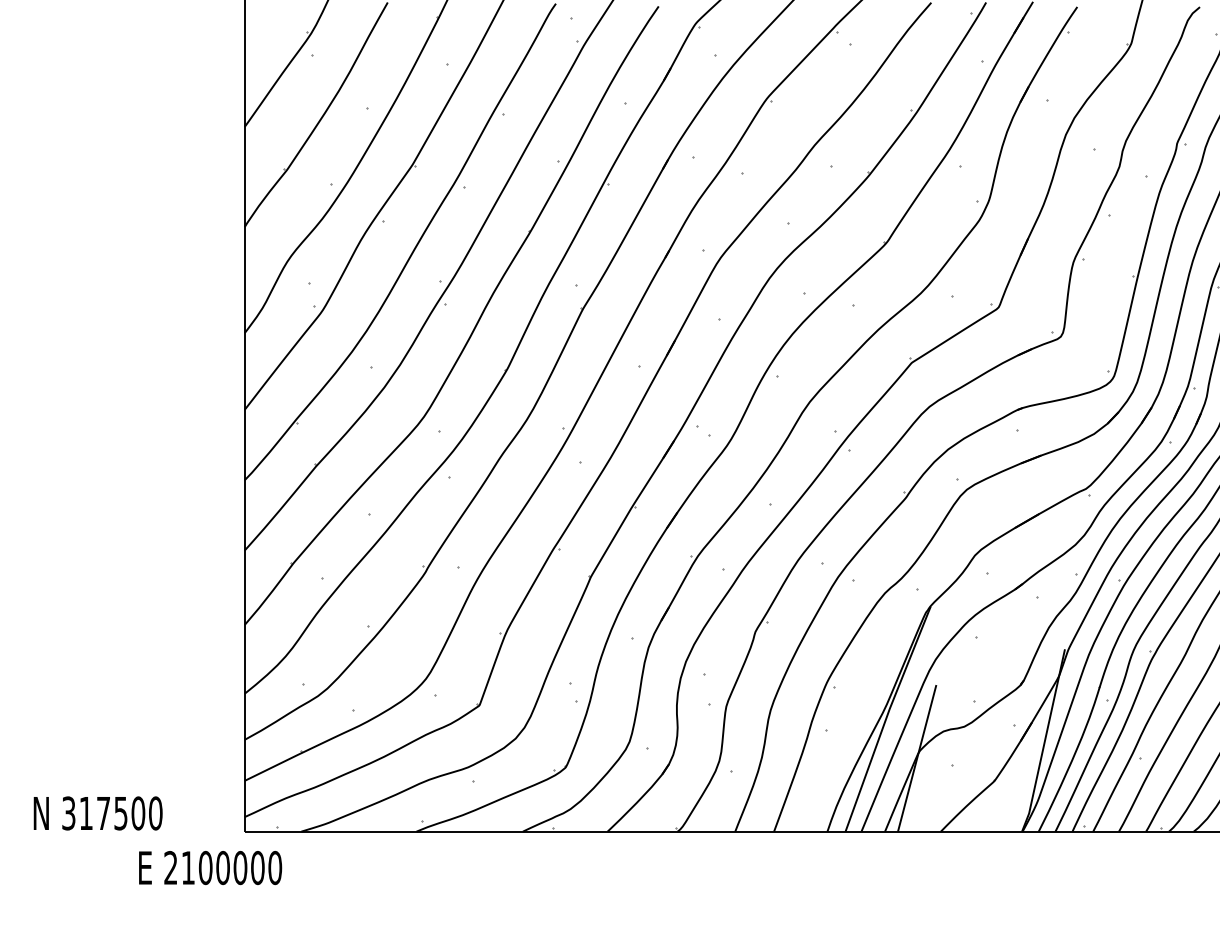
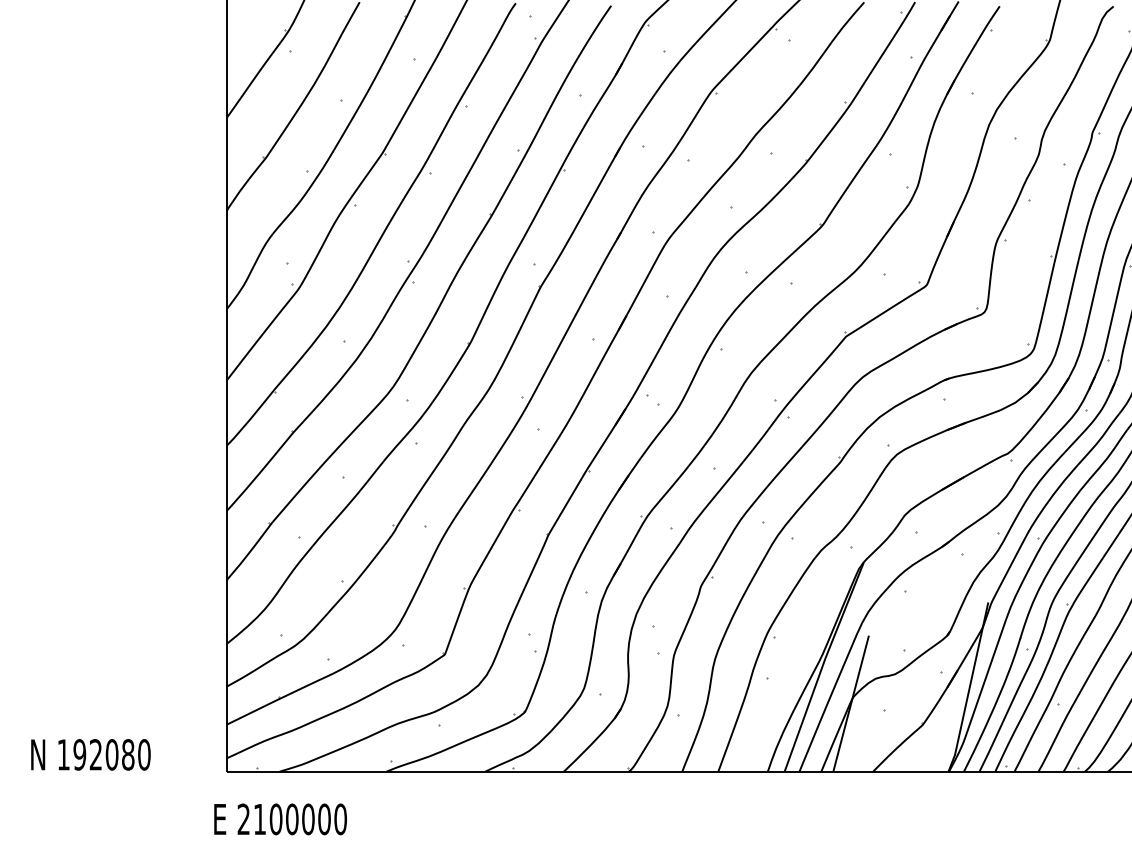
text: (103, 813) -> (95, 754), 317500 -> 192080
text: (210, 868) -> (280, 819), moved

